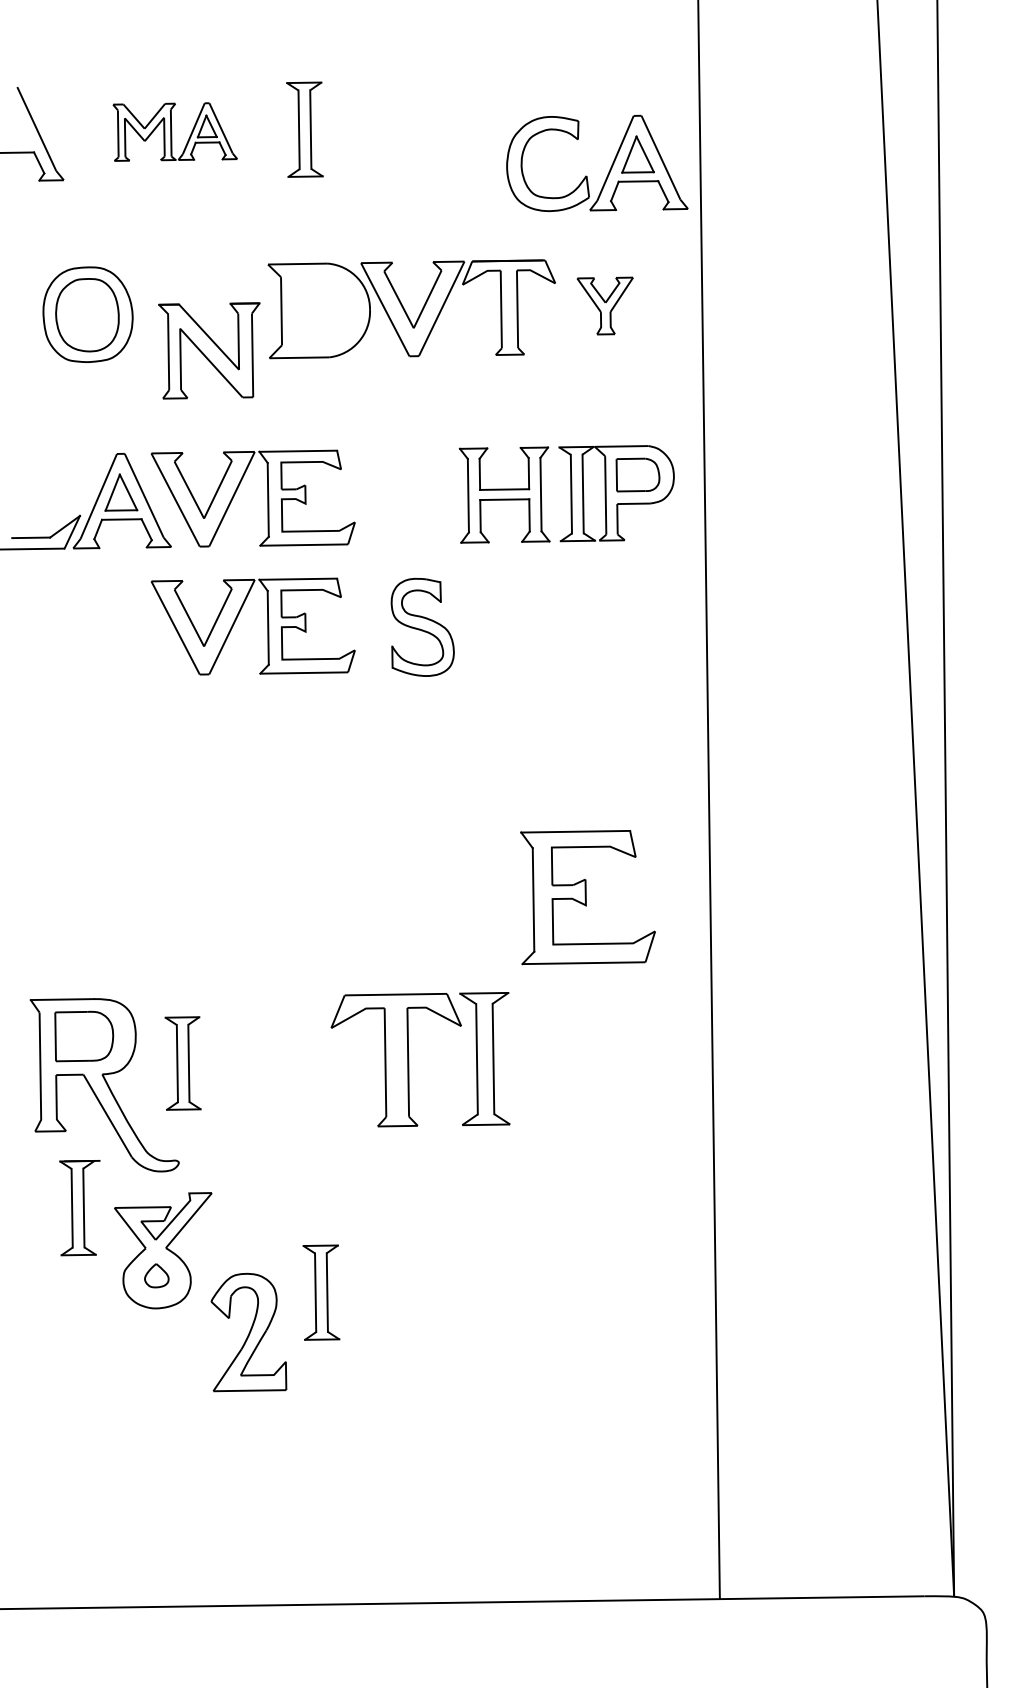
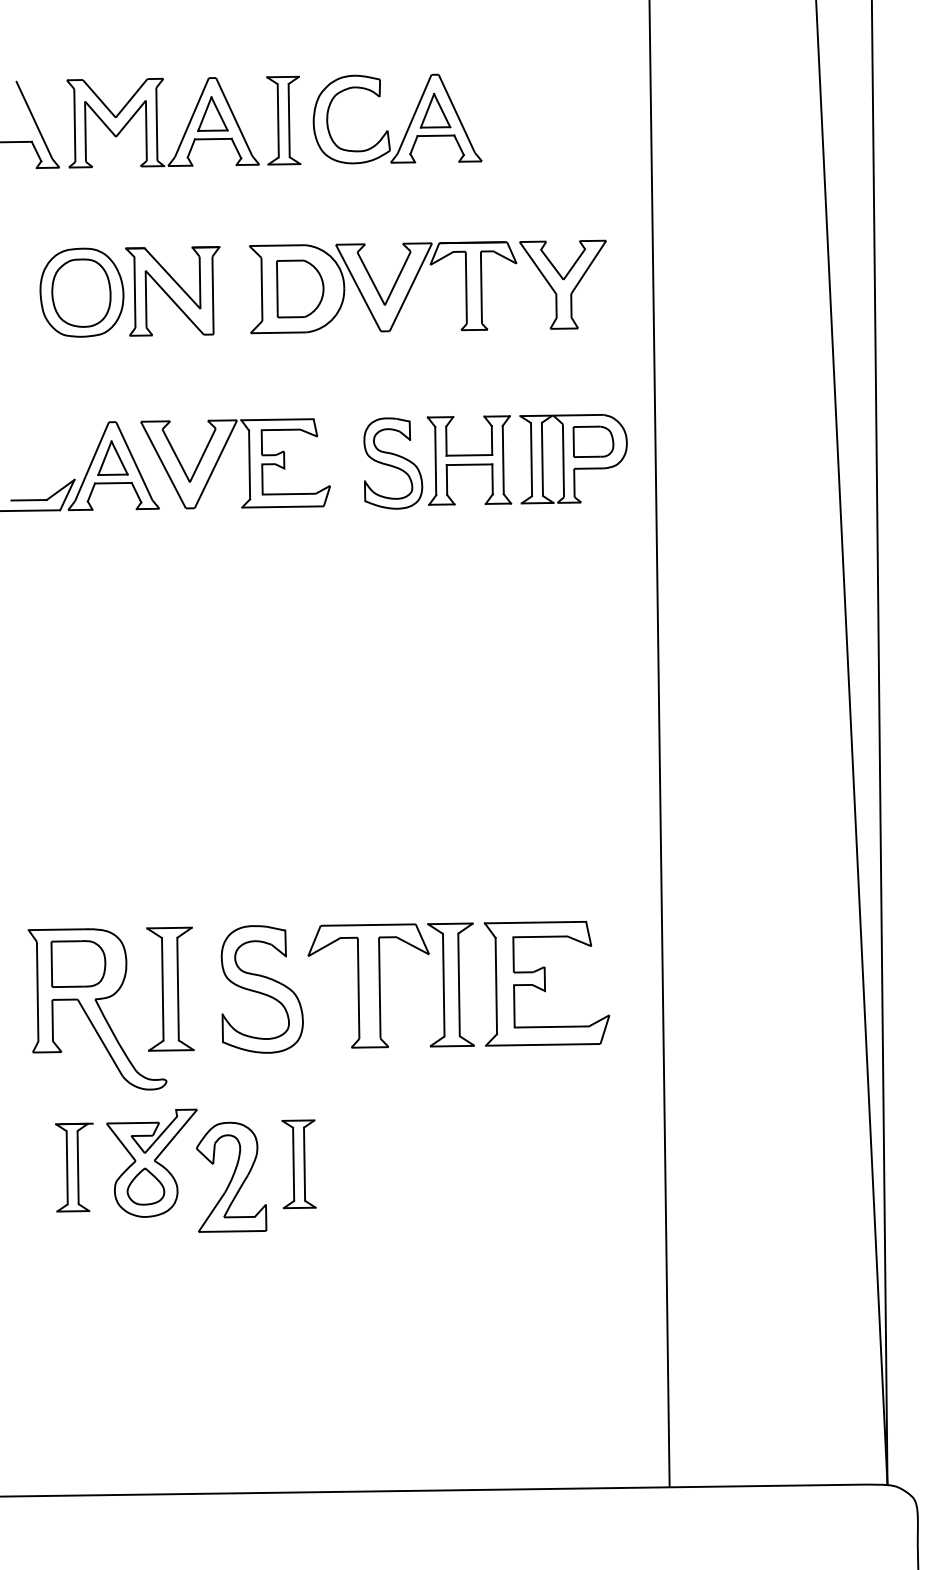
part: (174, 131) -> (162, 122), size x1.67
part: (610, 168) -> (409, 123), moved
part: (604, 305) -> (562, 284), size x1.67
part: (322, 310) -> (300, 288), added
part: (209, 351) -> (172, 291), moved
part: (267, 626) -> (248, 582), removed
part: (422, 627) -> (393, 463), moved
part: (587, 897) -> (546, 983), moved
part: (183, 1062) -> (170, 988), size x1.43
part: (281, 1063) -> (261, 989), added
part: (79, 1207) -> (74, 1167), moved
part: (156, 1275) -> (145, 1186), size x1.67
part: (320, 1292) -> (298, 1164), moved
part: (248, 1331) -> (231, 1176), moved

